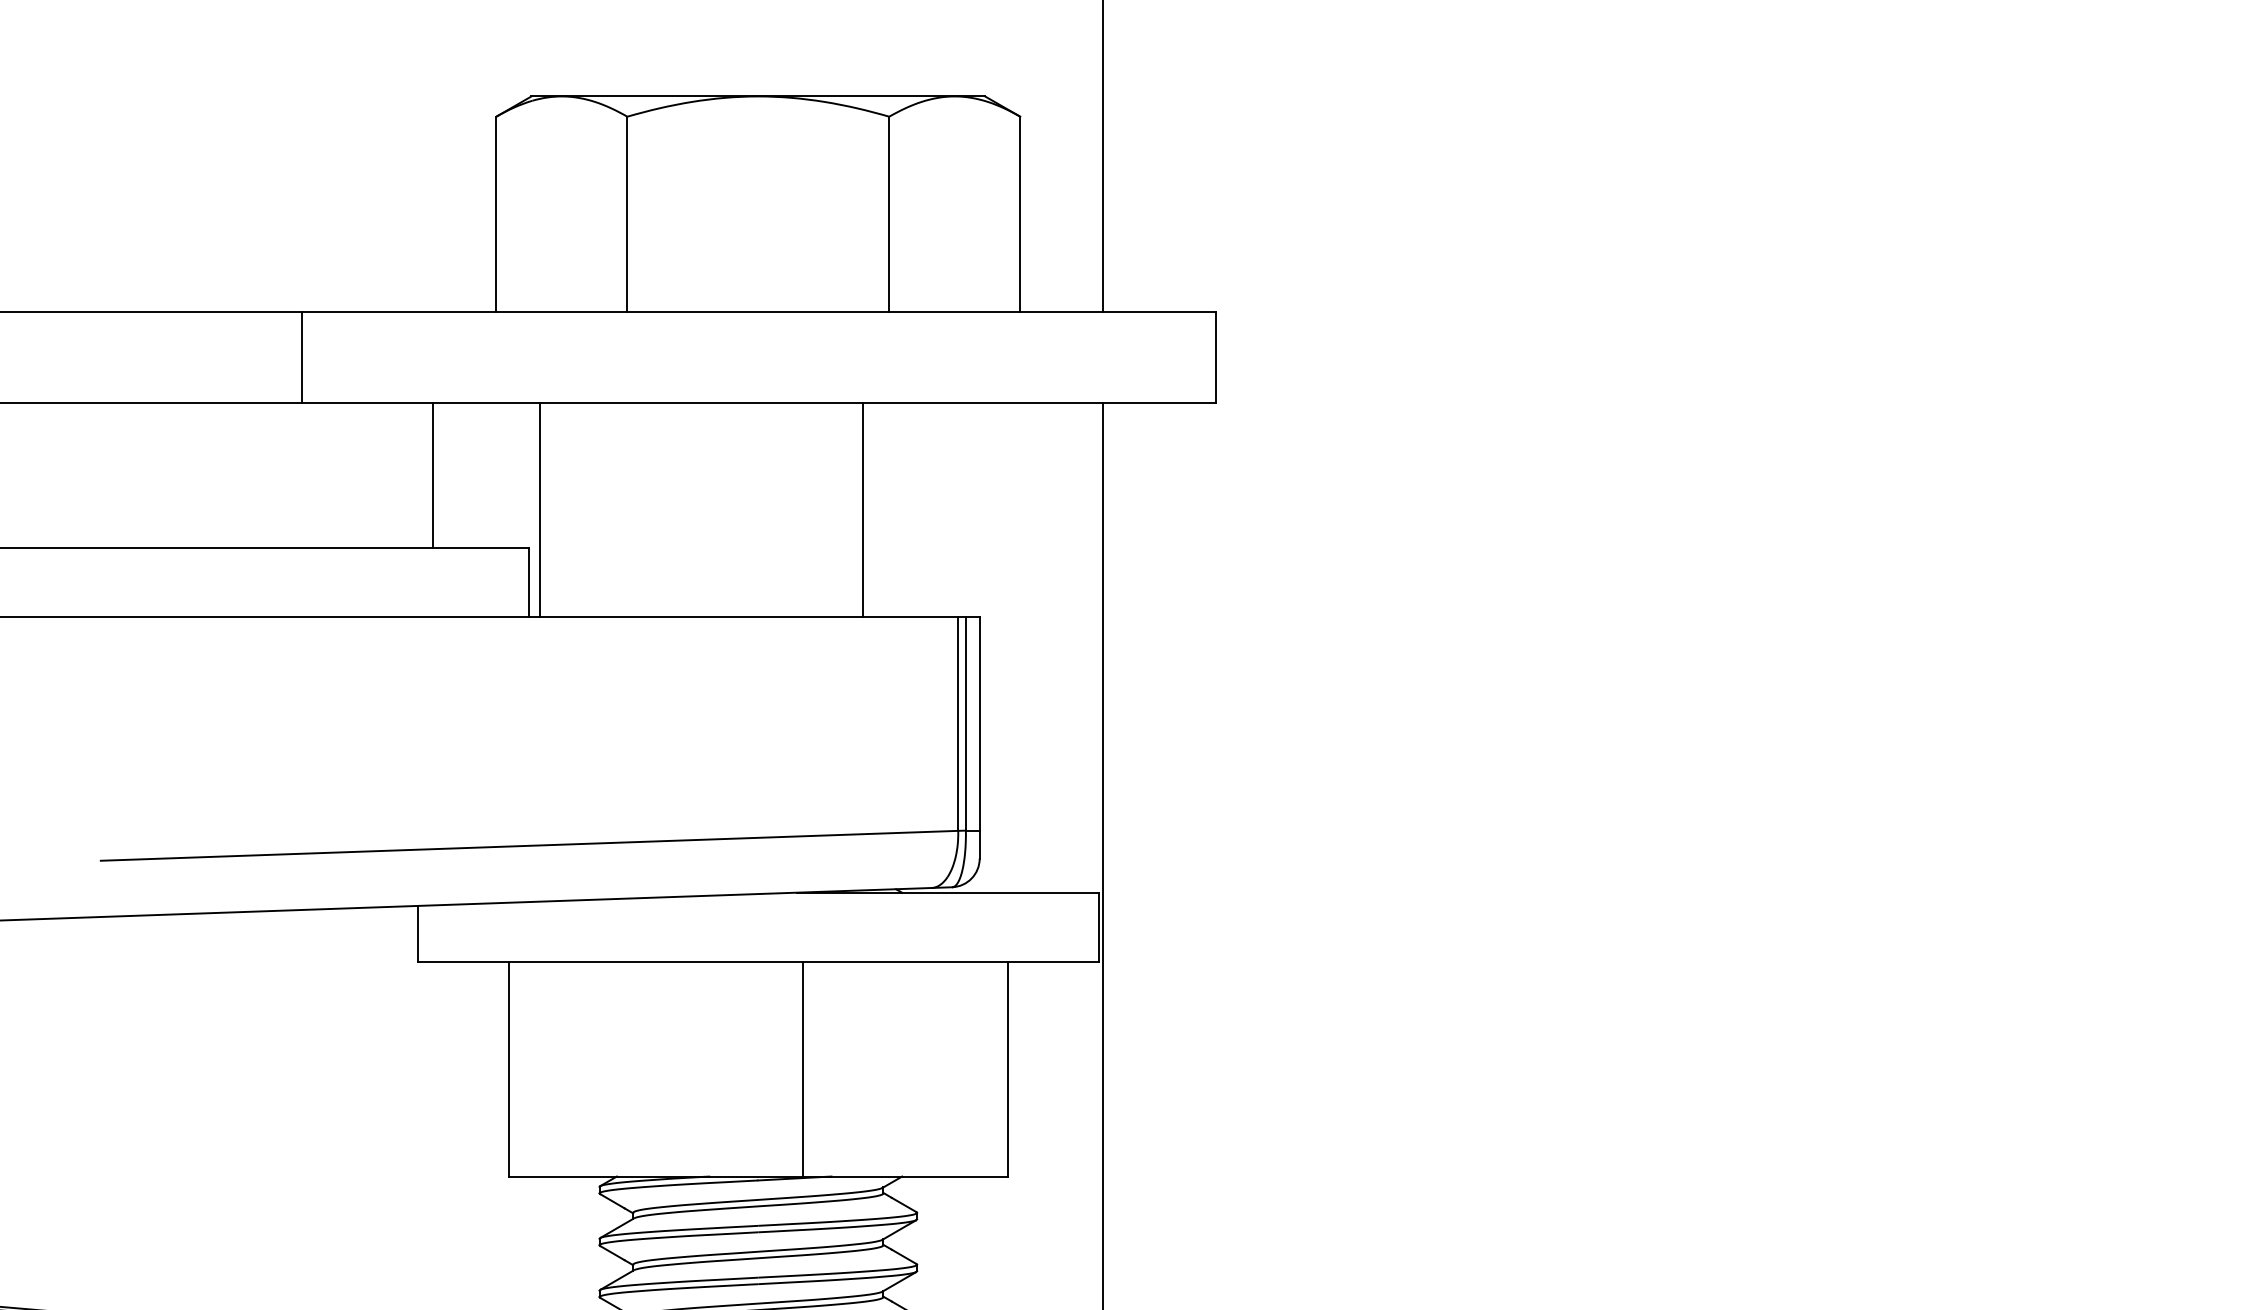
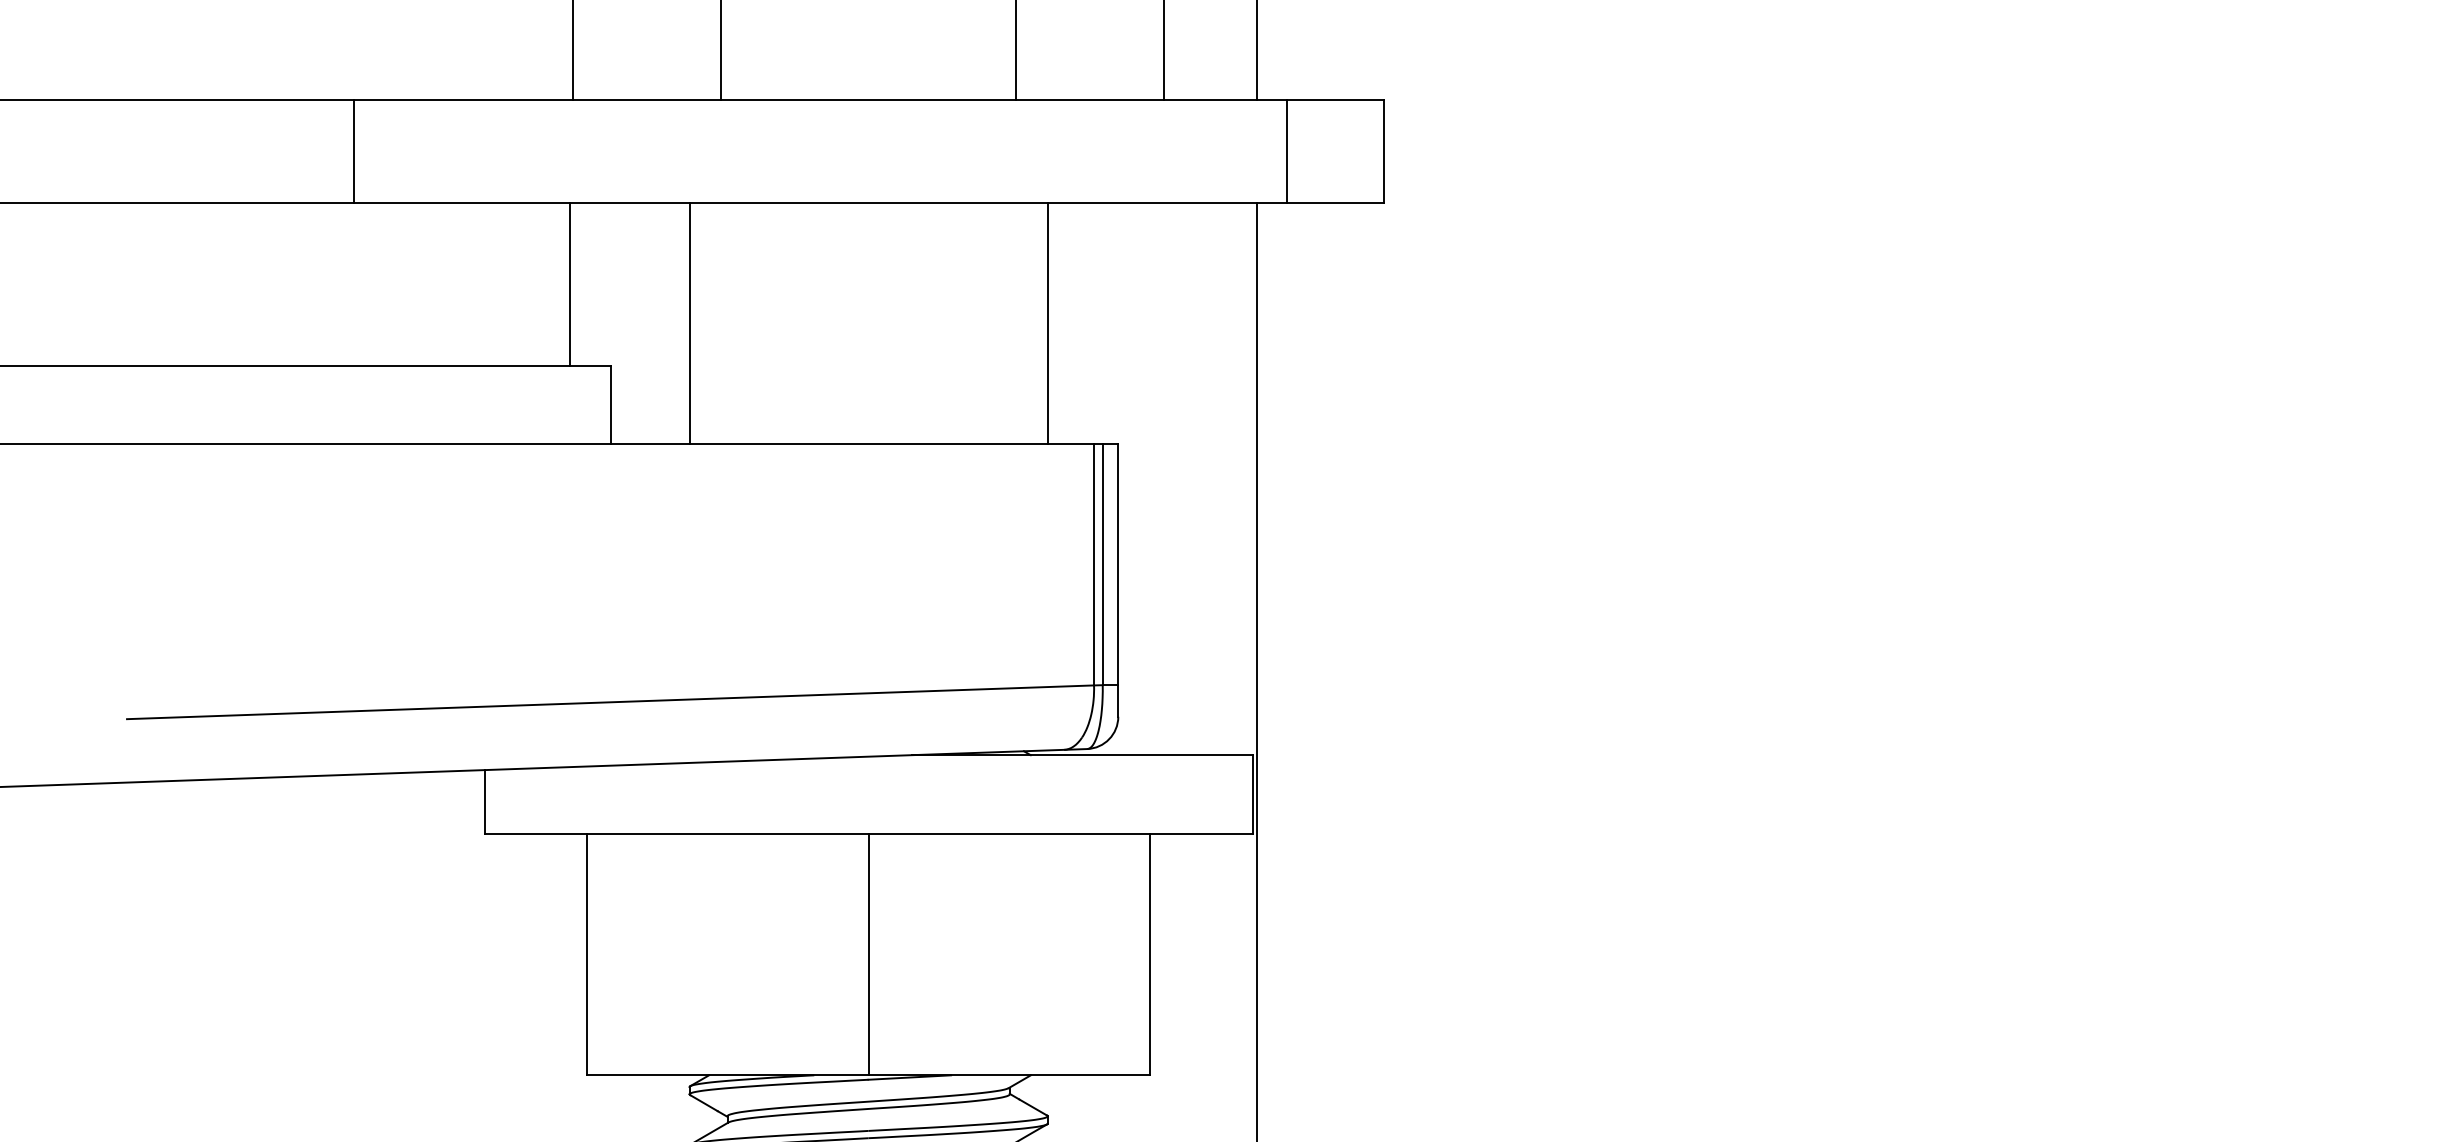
line: (1129, 356) -> (1287, 150), added
line: (432, 474) -> (569, 283), moved
line: (539, 509) -> (689, 322), moved
line: (863, 509) -> (1048, 322), moved
line: (803, 1069) -> (868, 954), moved

